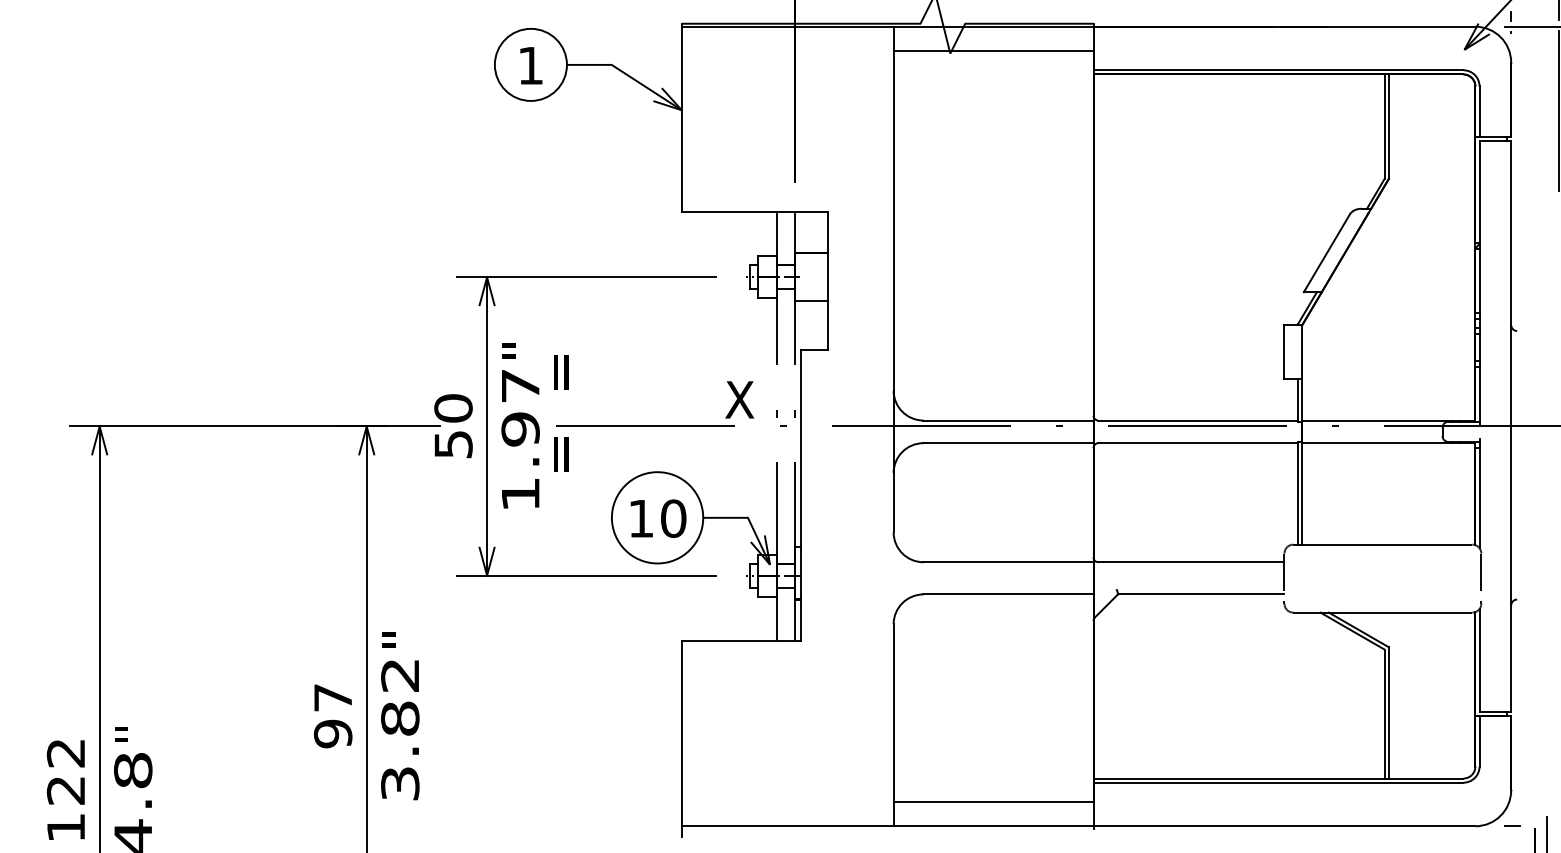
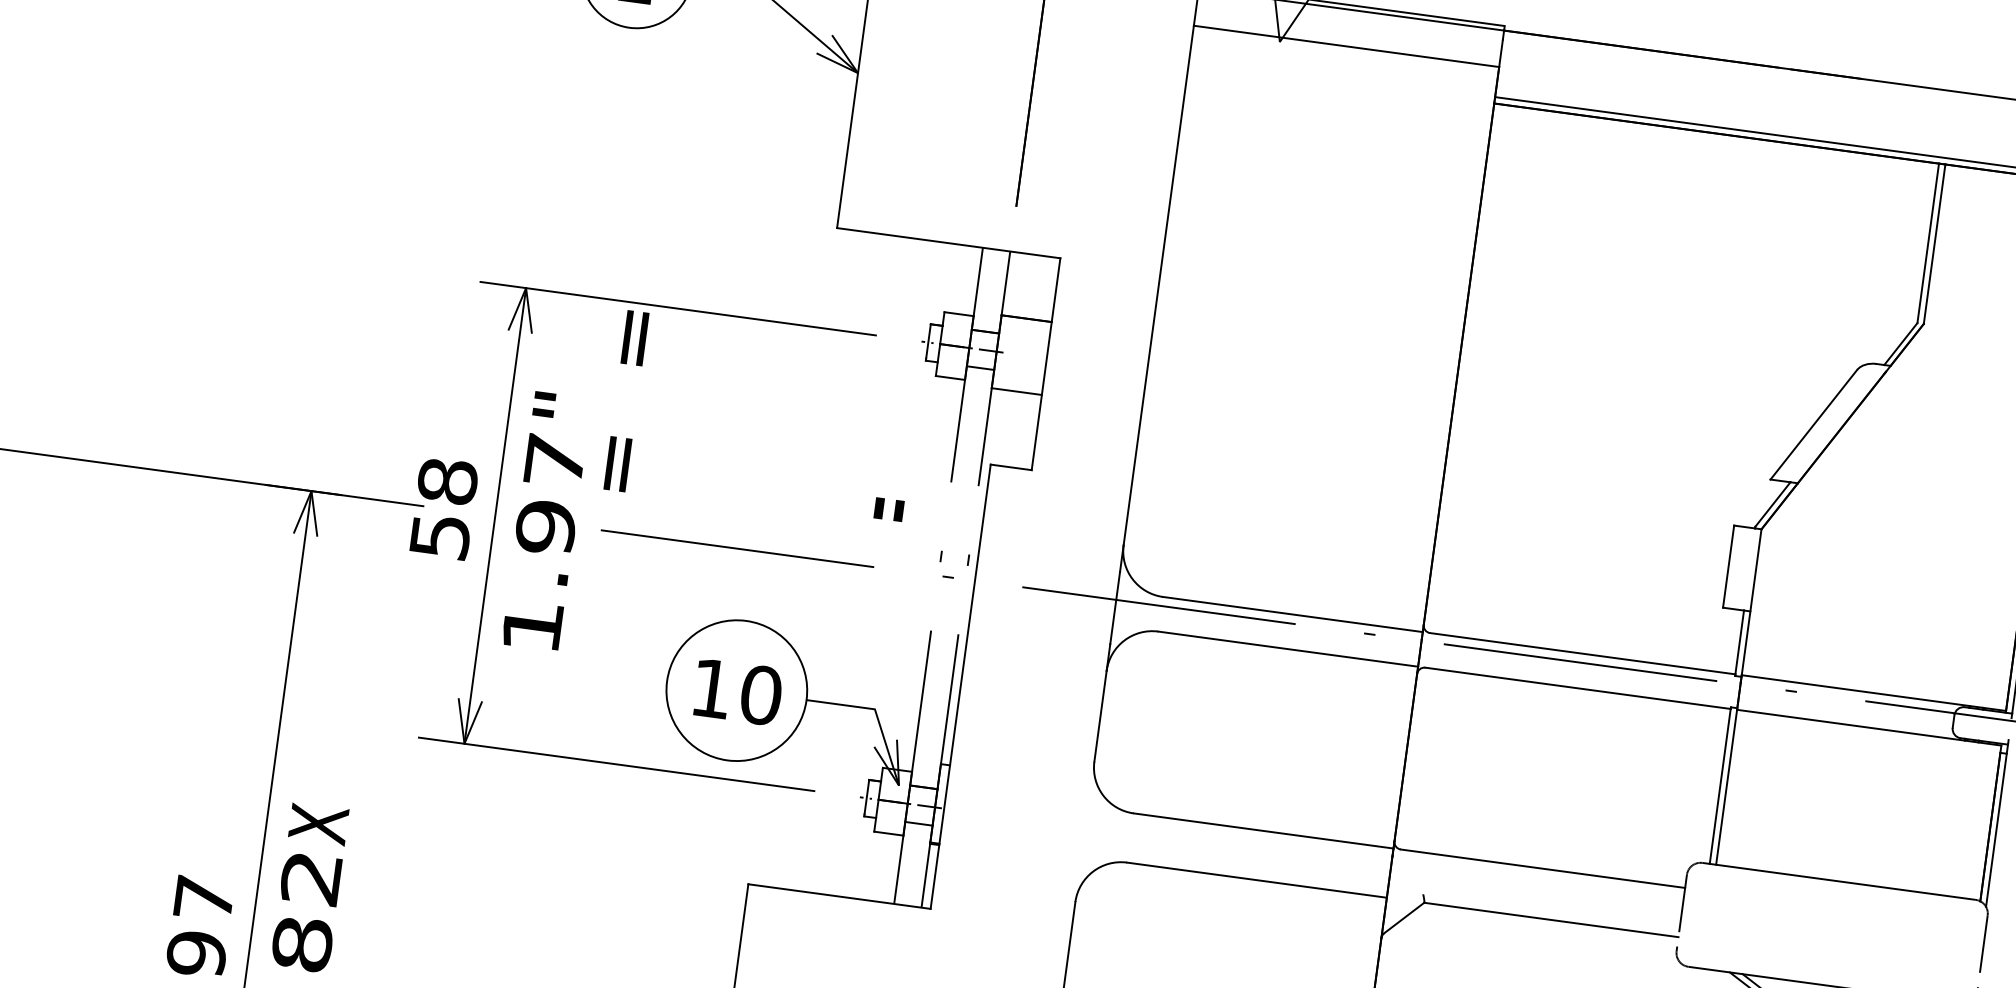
text: (739, 399) -> (886, 526), X -> "
text: (453, 408) -> (447, 481), 50 -> 58
text: (561, 413) -> (626, 401), moved
text: (399, 639) -> (317, 823), " -> X

